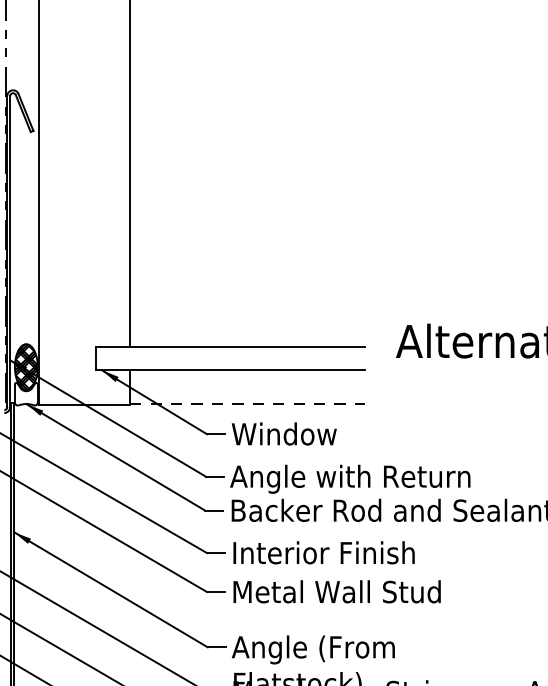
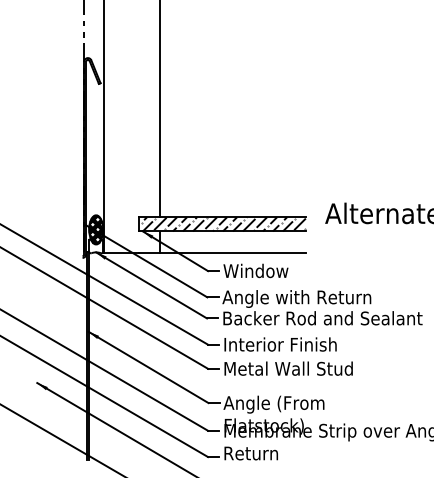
hatch: (231, 359) -> (223, 224), added
line: (248, 404) -> (233, 252), dashed -> solid

